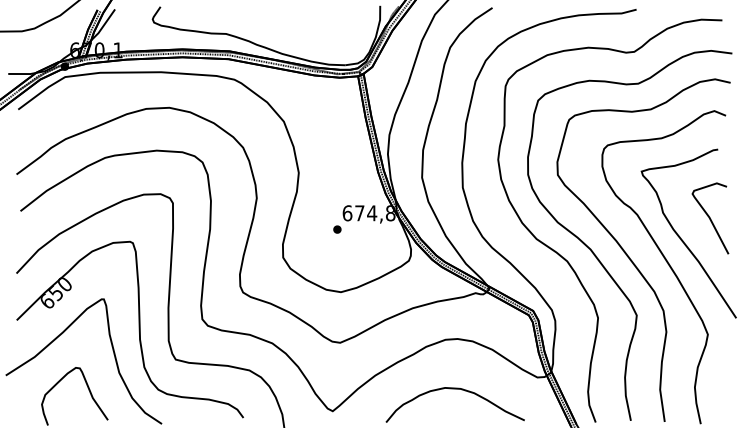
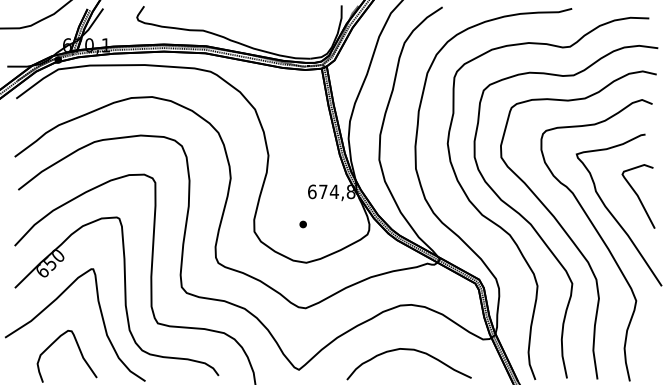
part: (337, 229) -> (303, 224), moved

